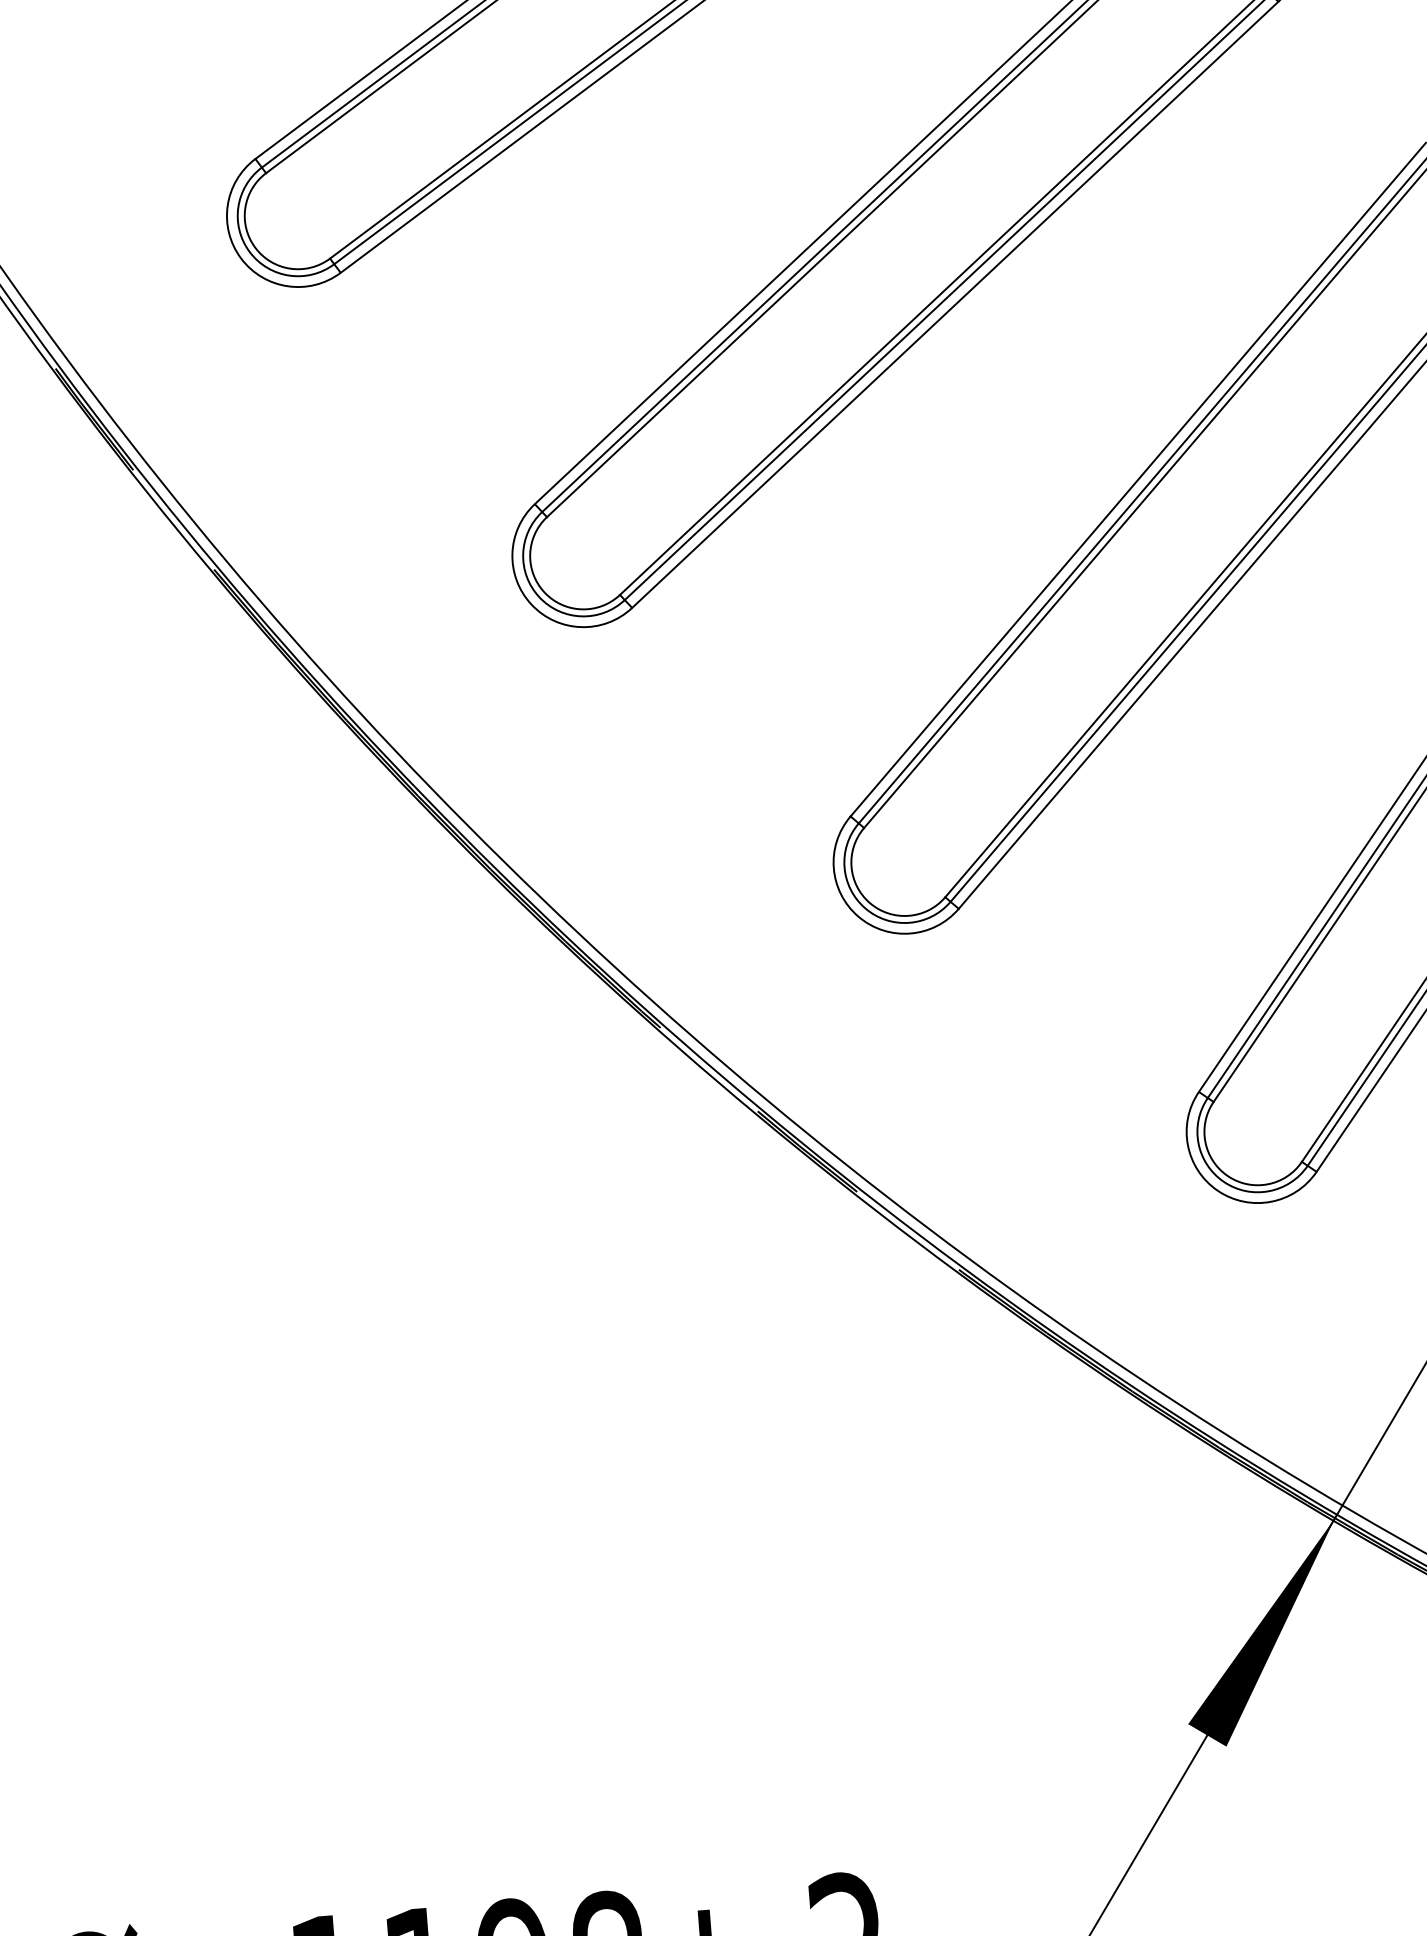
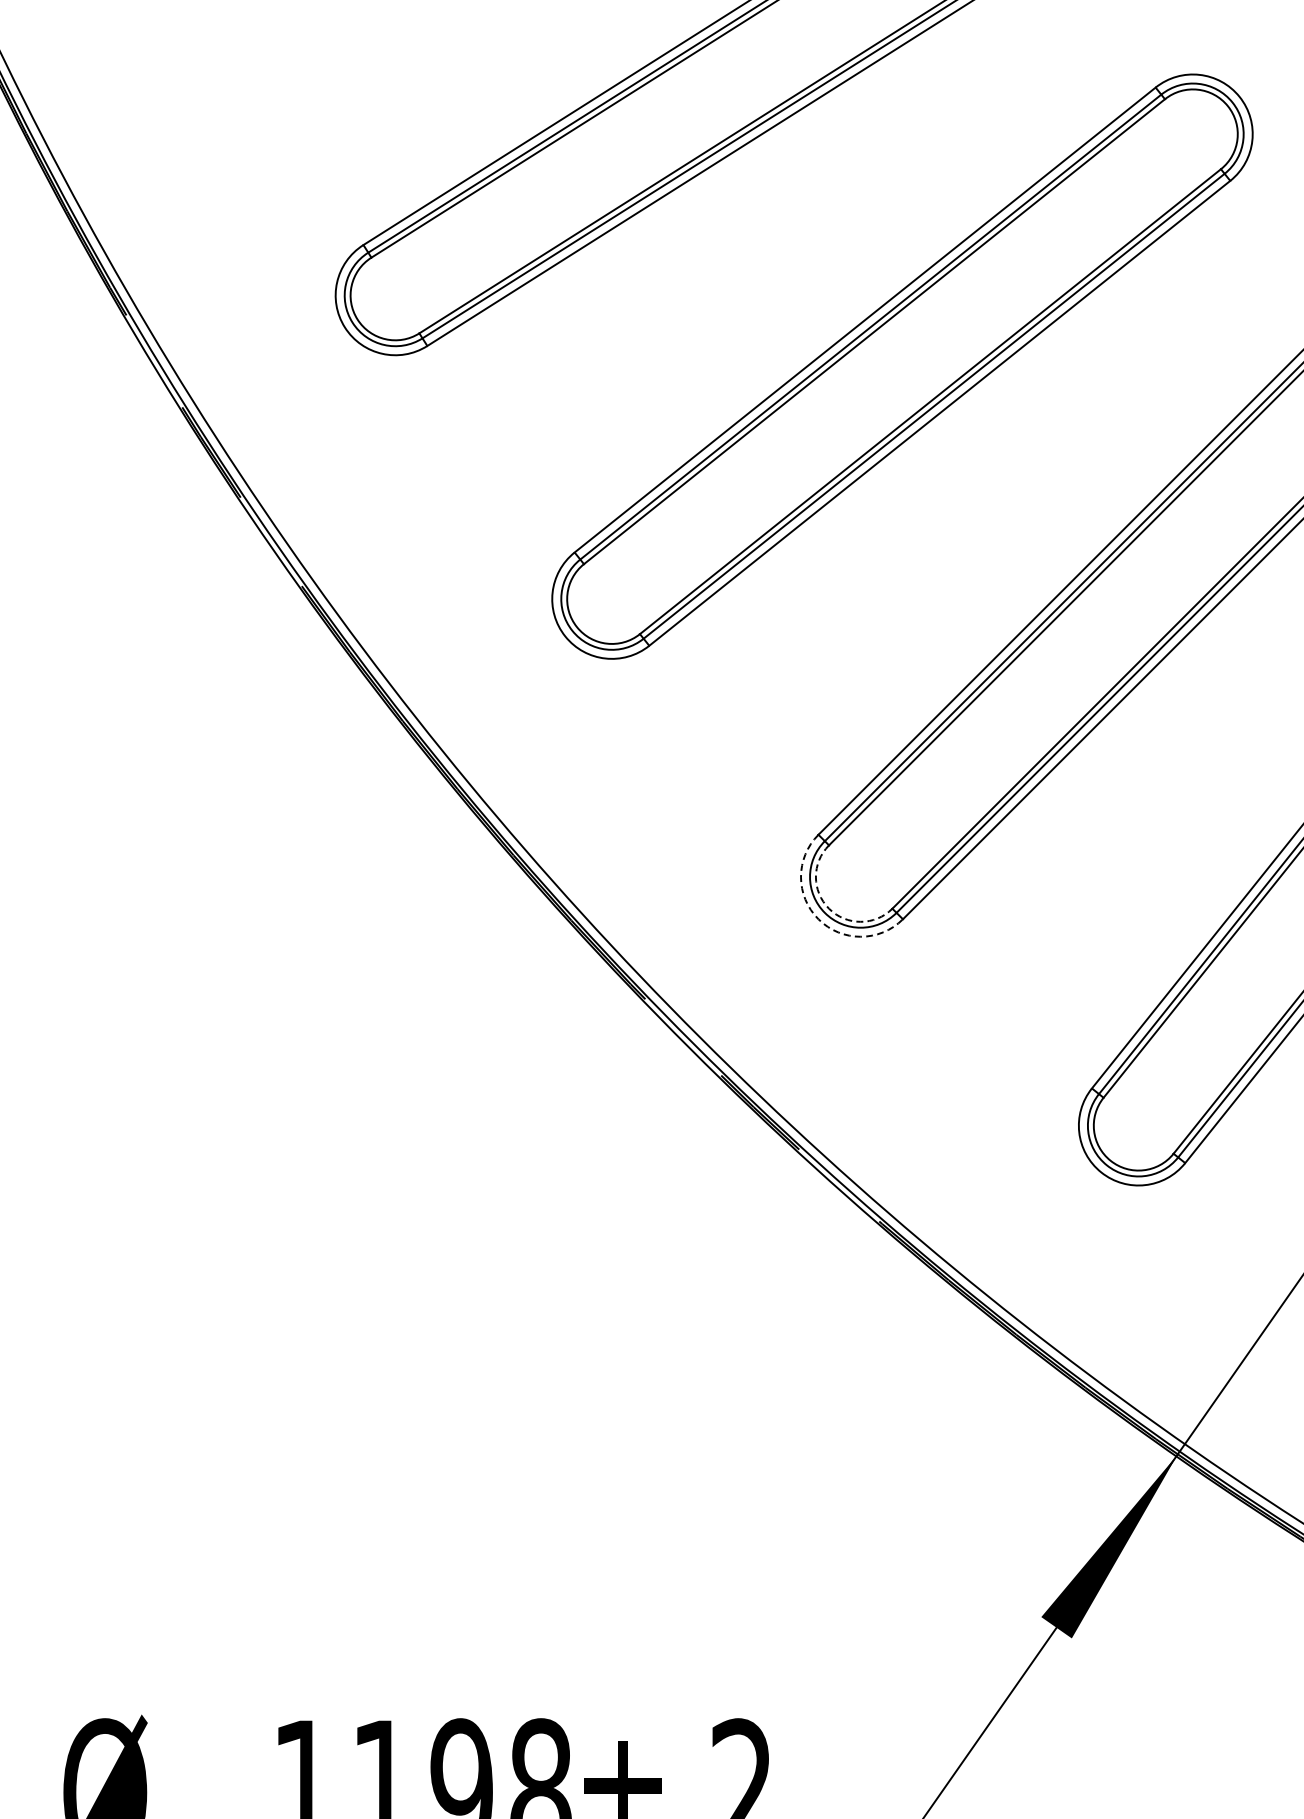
arc: (870, 902) -> (829, 908), solid -> dashed
arc: (858, 916) -> (818, 919), solid -> dashed

